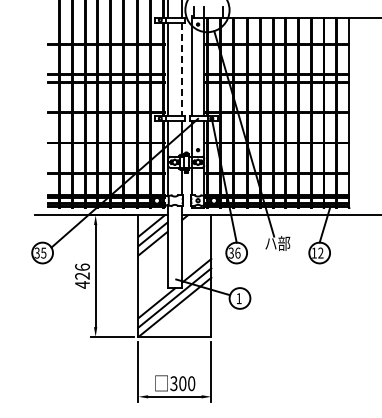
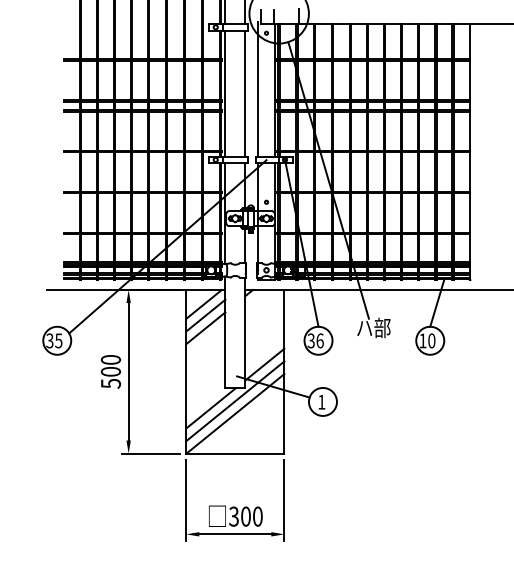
line: (182, 69) -> (245, 93), dashed -> solid
text: (320, 252) -> (431, 340), 12 -> 10
text: (82, 275) -> (110, 371), 426 -> 500

